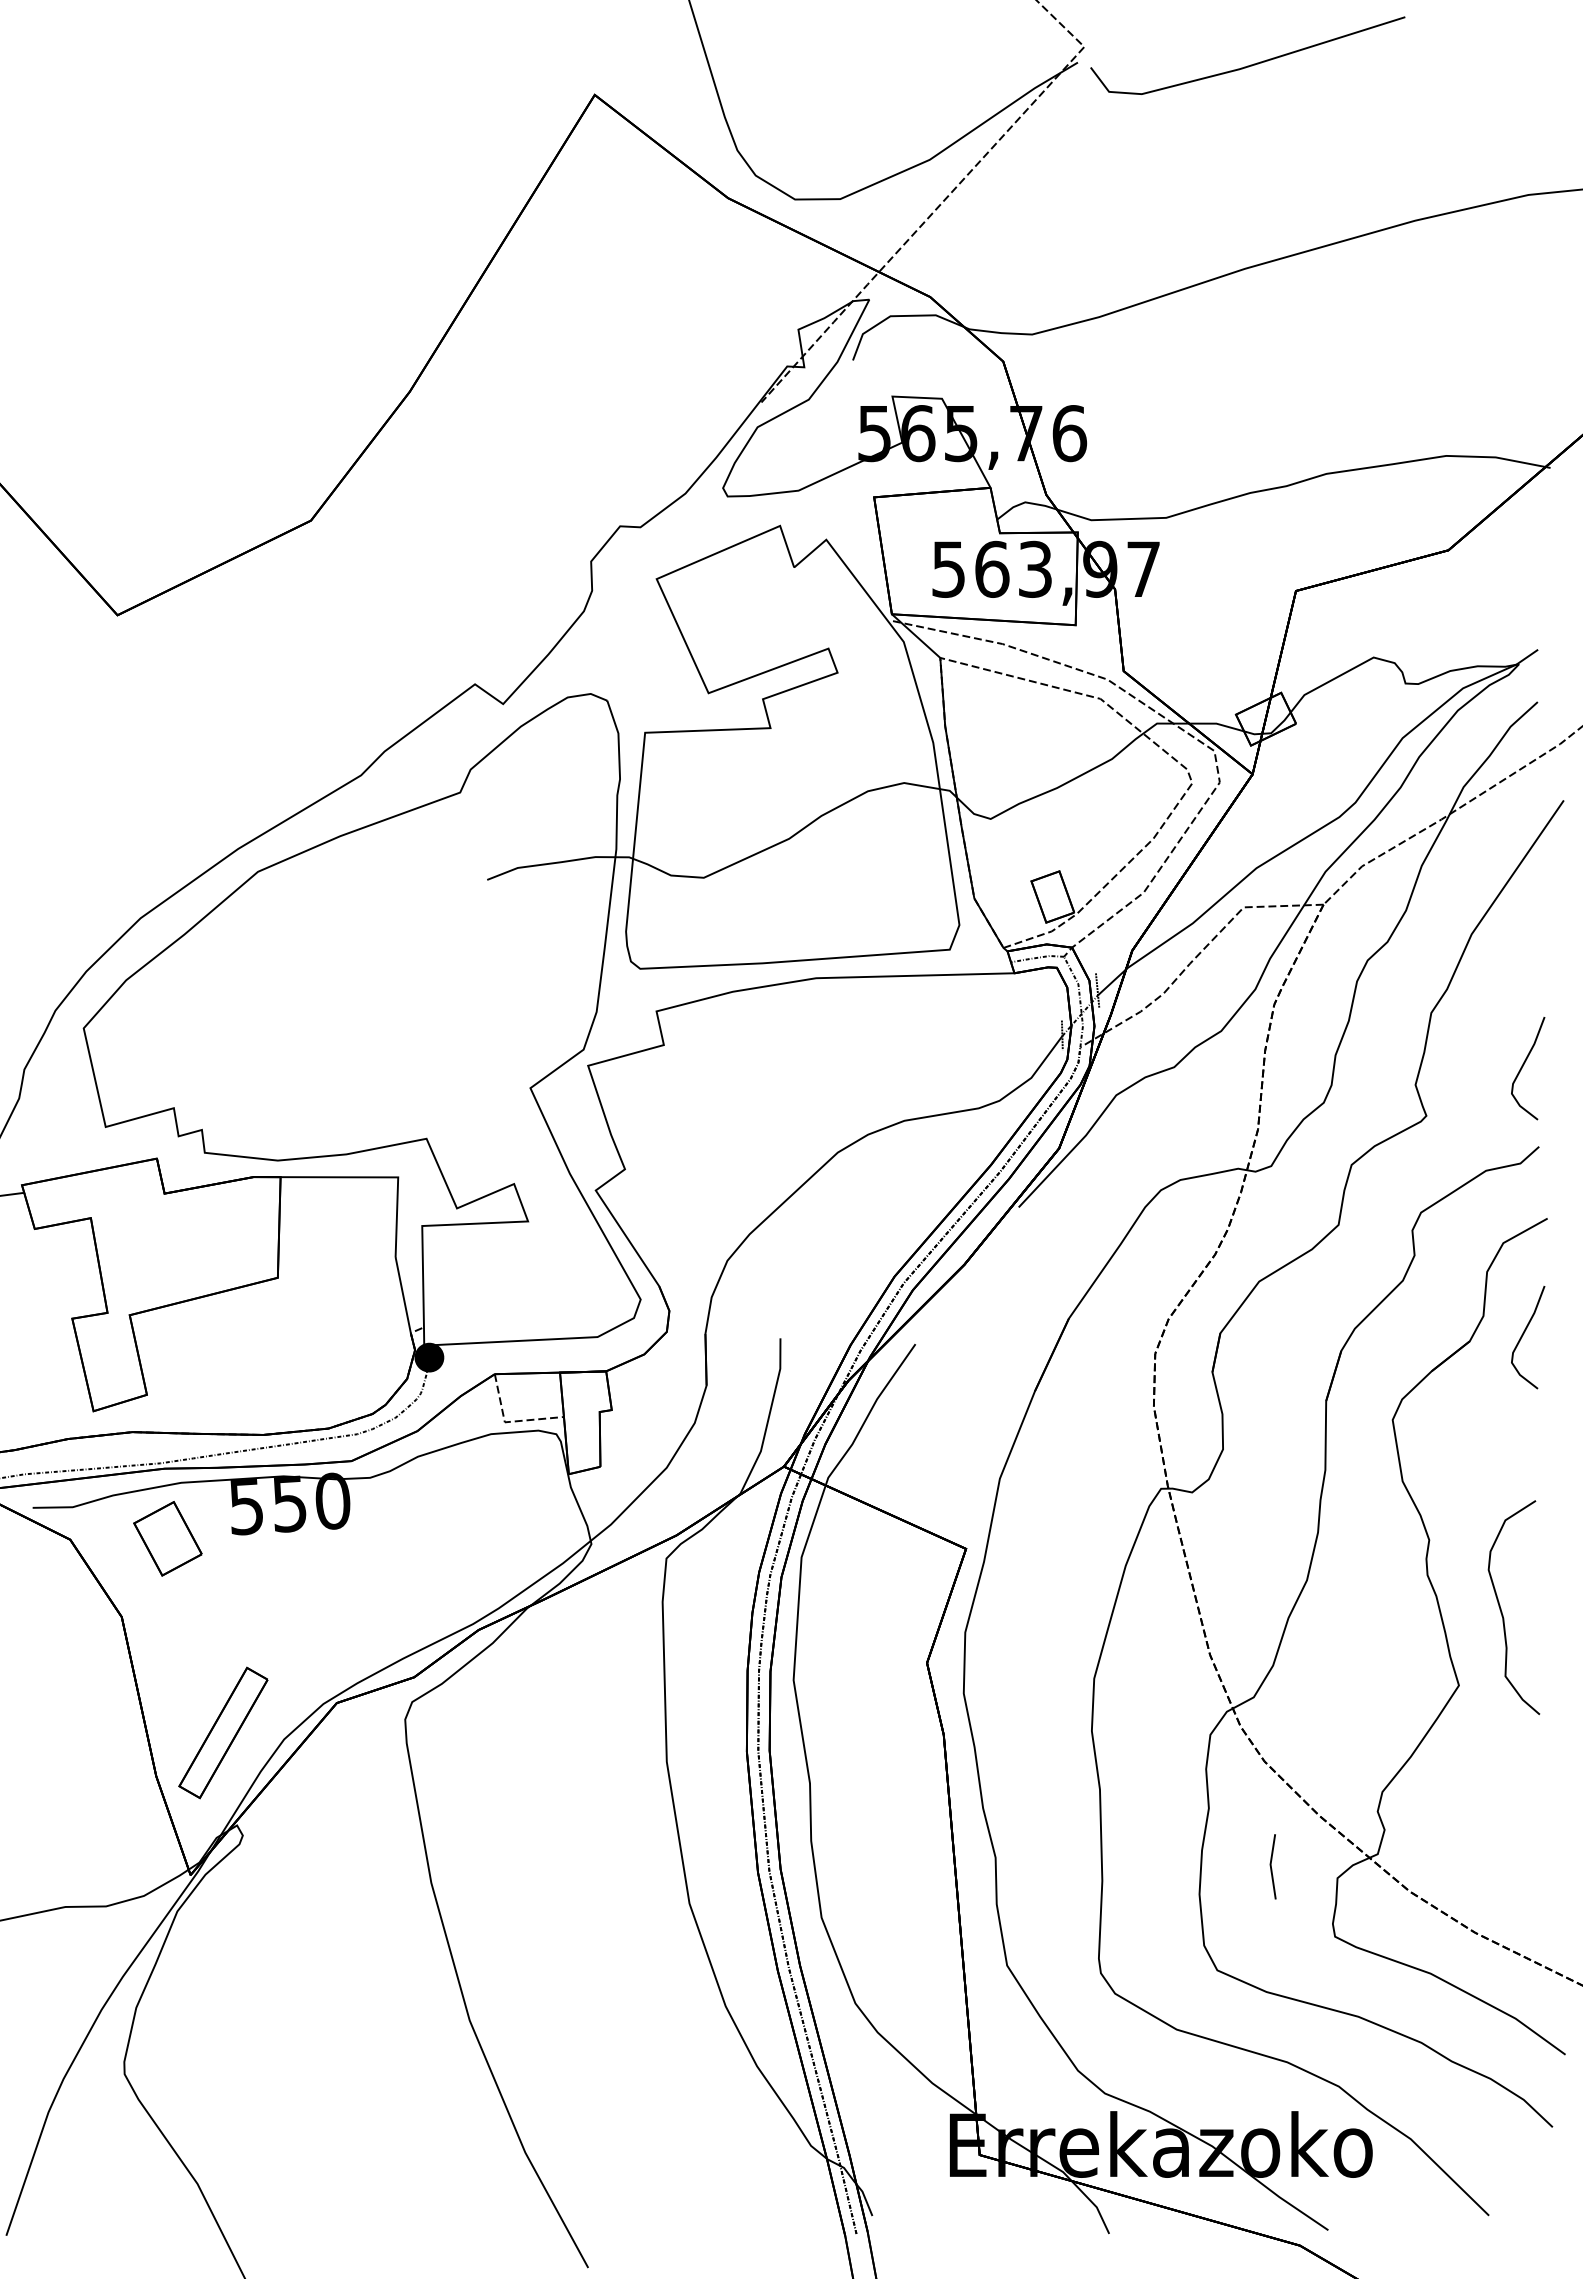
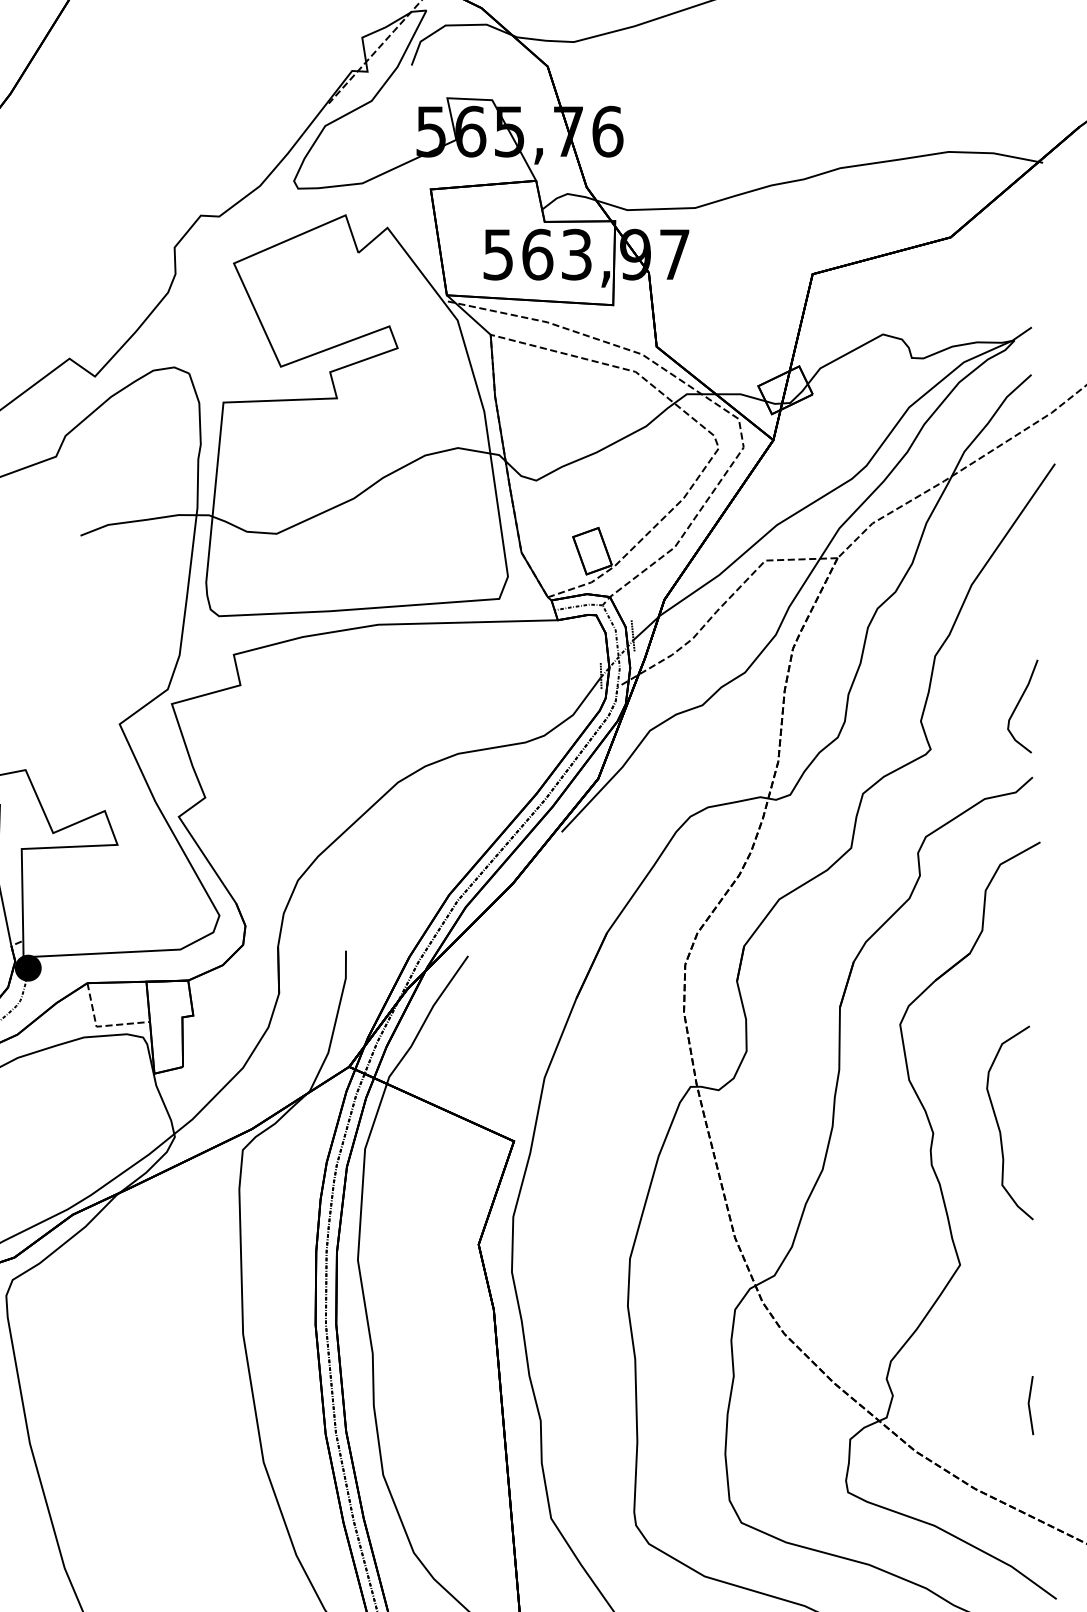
curve: (1523, 1335) -> (1018, 948), removed
curve: (1502, 1611) -> (999, 1126), moved
line: (1271, 1866) -> (1029, 1405), moved

